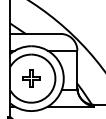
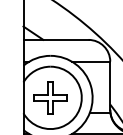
part: (31, 78) -> (50, 97), size x1.43

